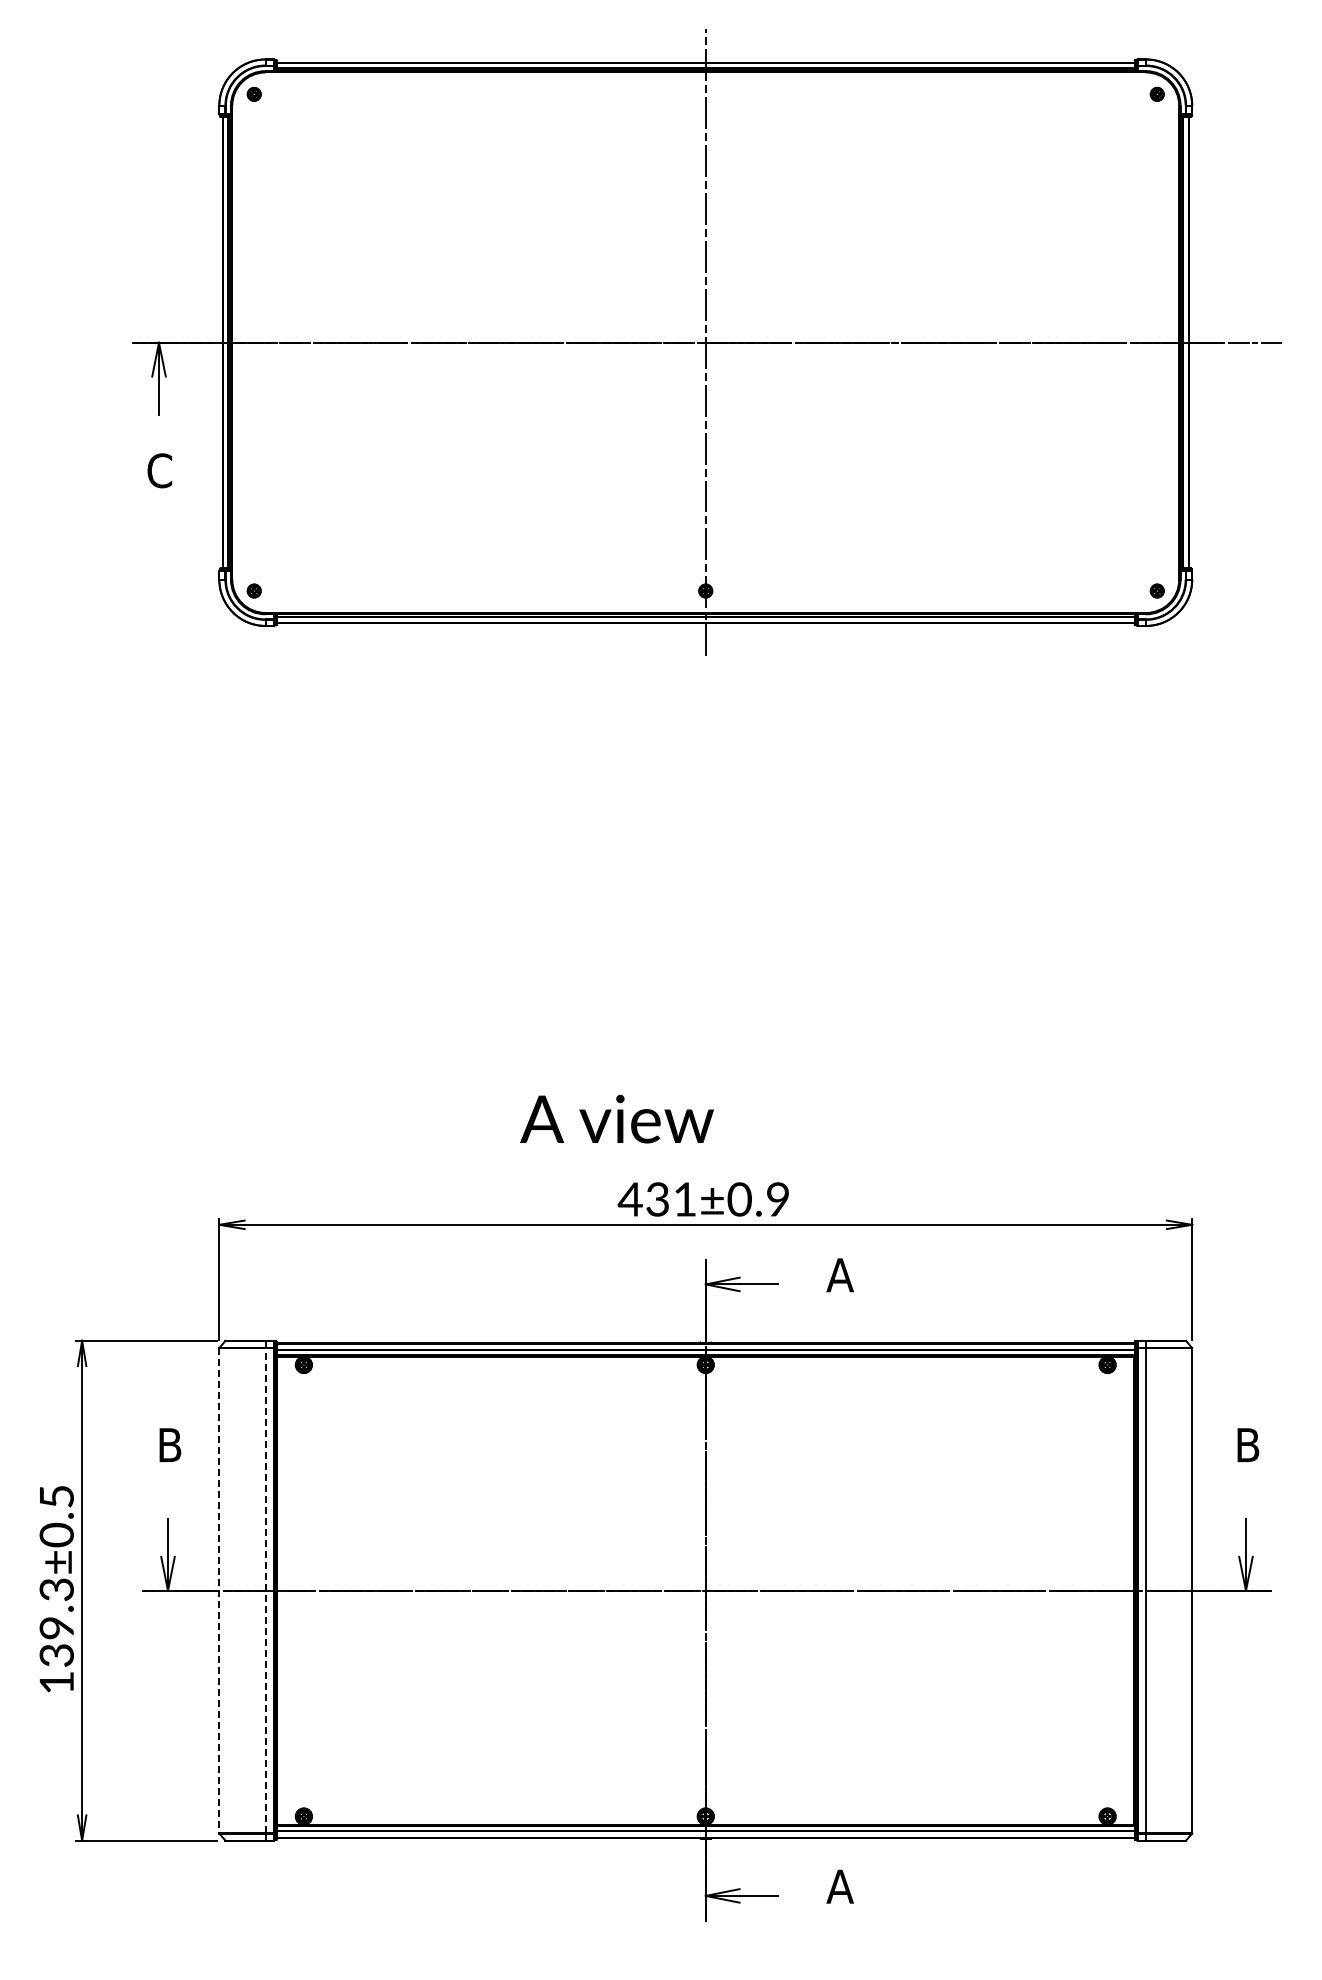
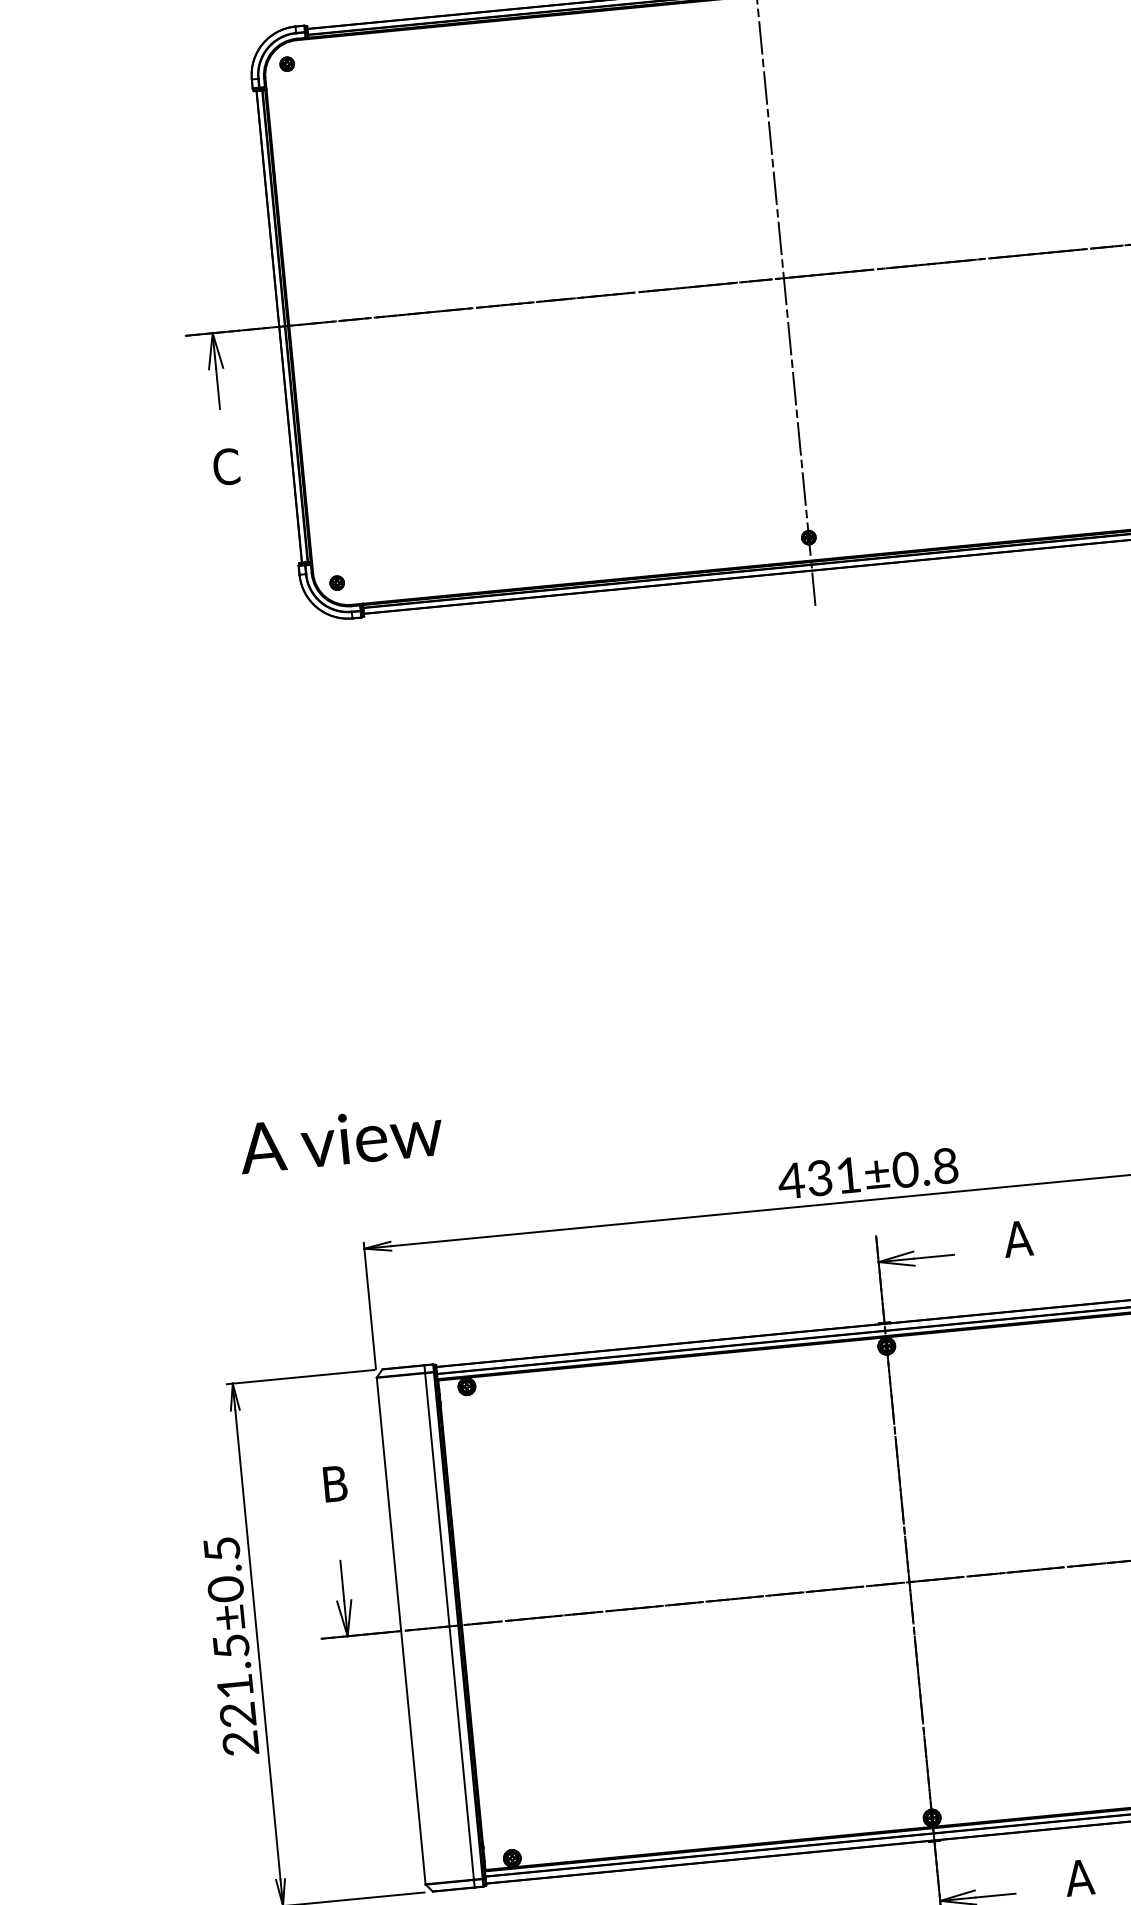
text: (616, 1118) -> (340, 1138), moved
text: (777, 1200) -> (945, 1167), 431±0.9 -> 431±0.8
line: (265, 1590) -> (449, 1626), dashed -> solid
line: (219, 1591) -> (401, 1631), dashed -> solid
text: (56, 1636) -> (235, 1695), 139.3±0.5 -> 221.5±0.5

